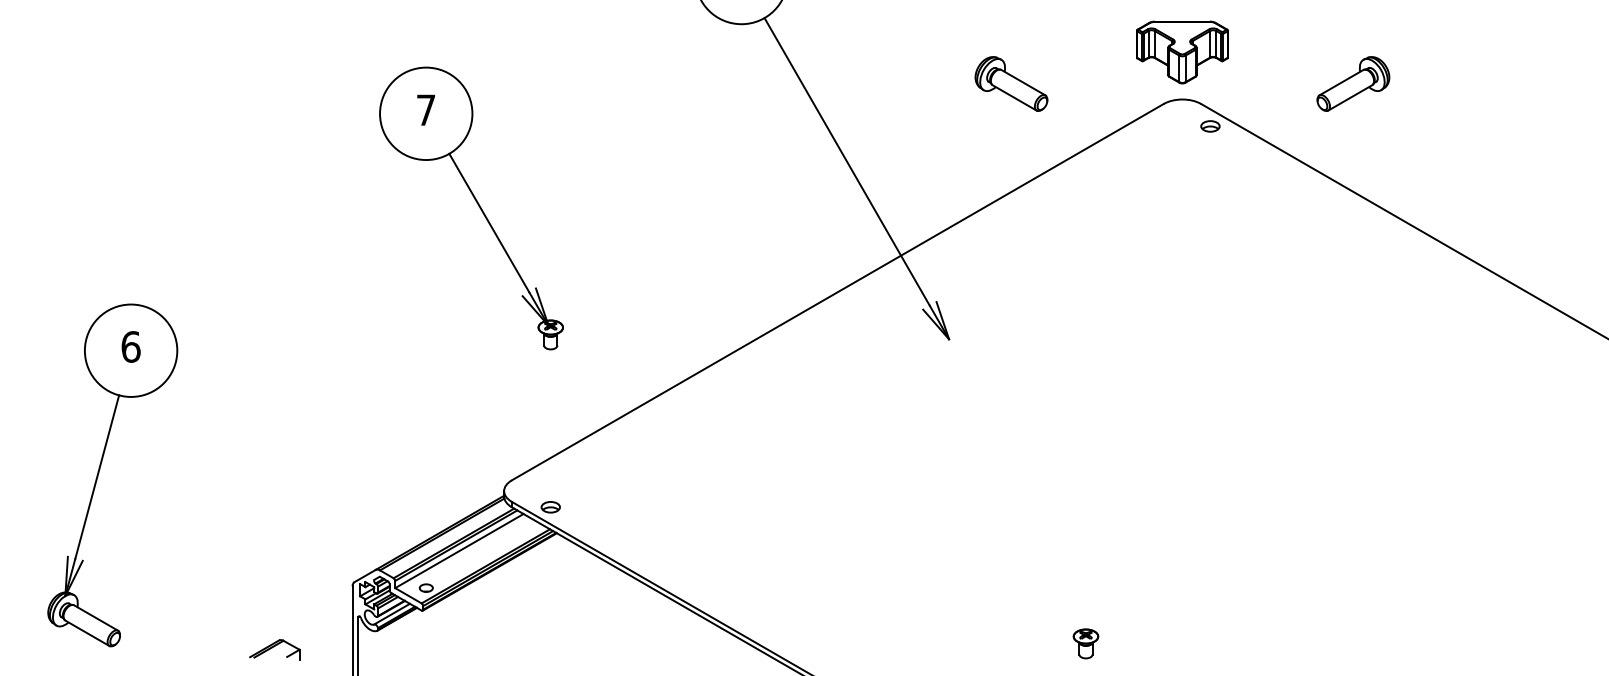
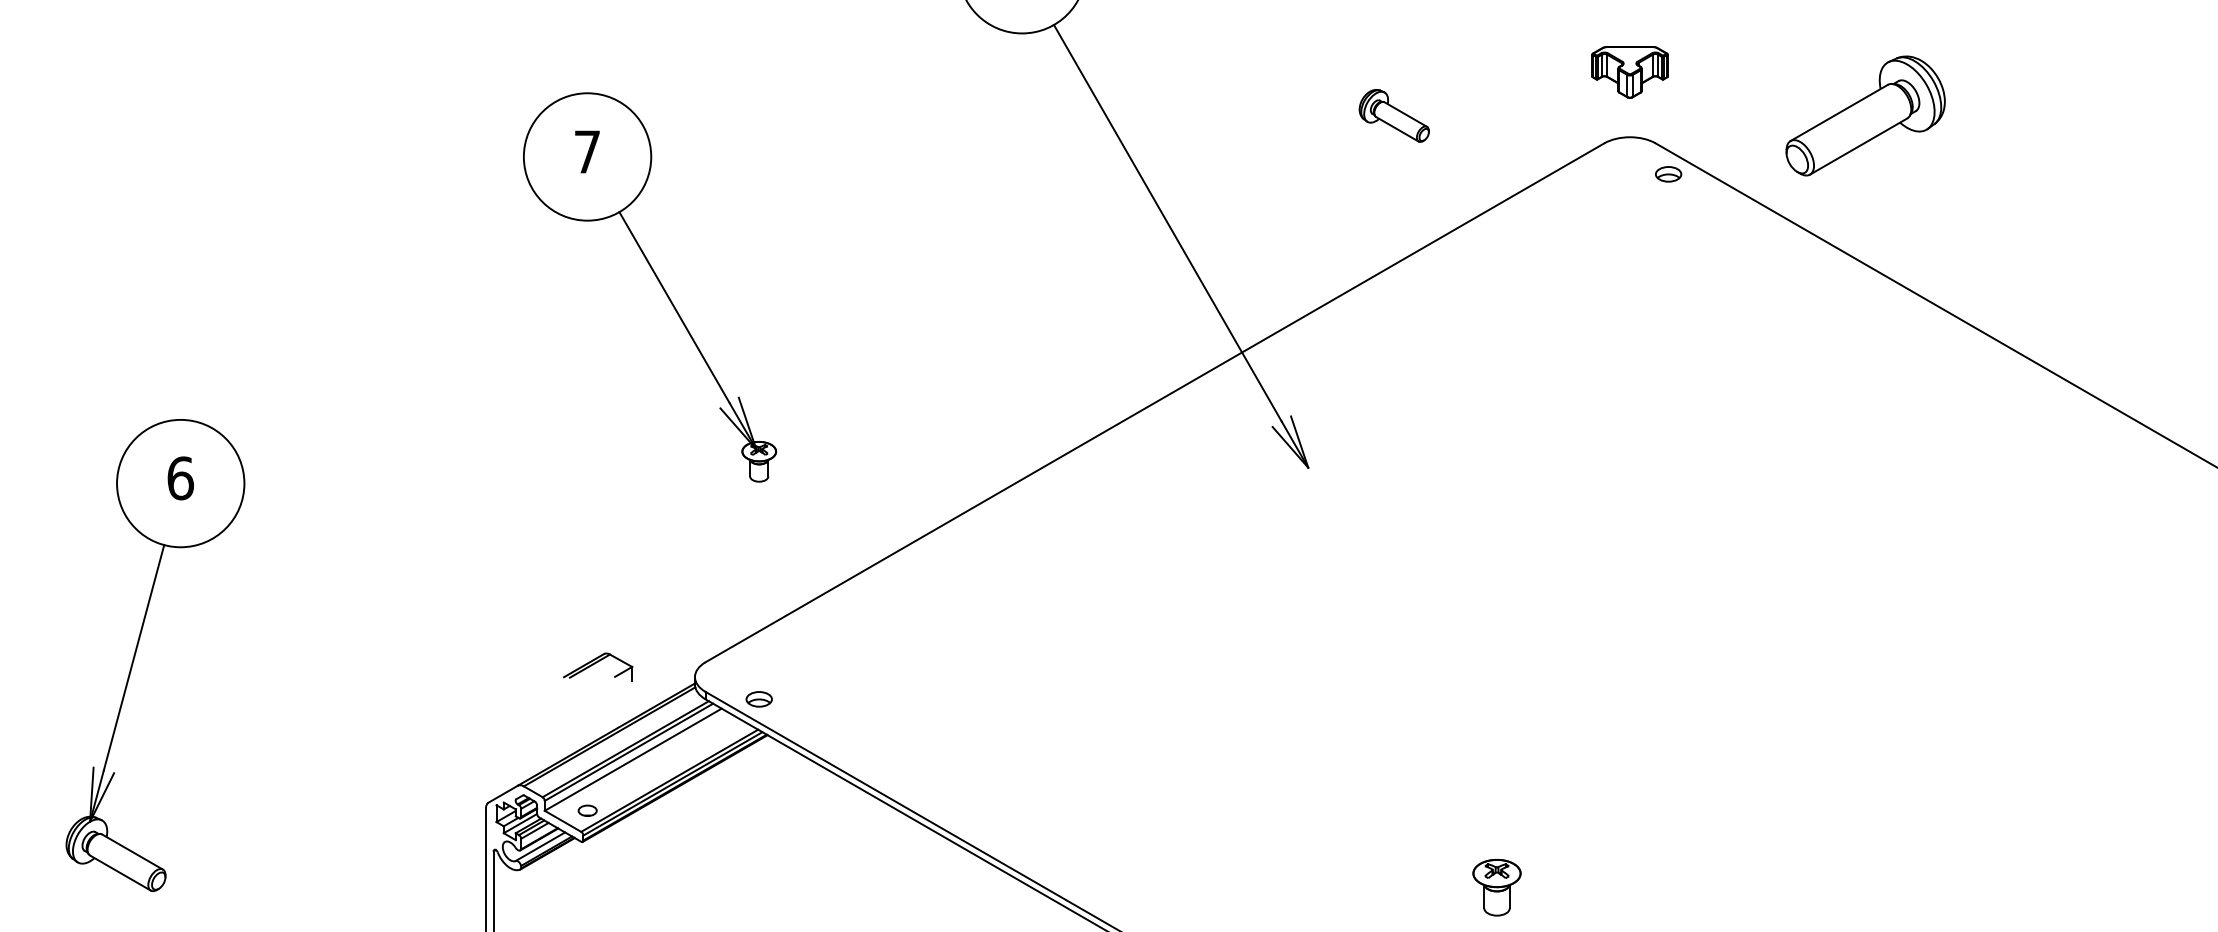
part: (1182, 52) -> (1630, 72), size x0.6
part: (1011, 83) -> (1394, 115), size x0.7
part: (1353, 83) -> (1865, 115), size x1.6
part: (1085, 643) -> (1496, 887), size x1.4
part: (274, 649) -> (597, 666), moved

